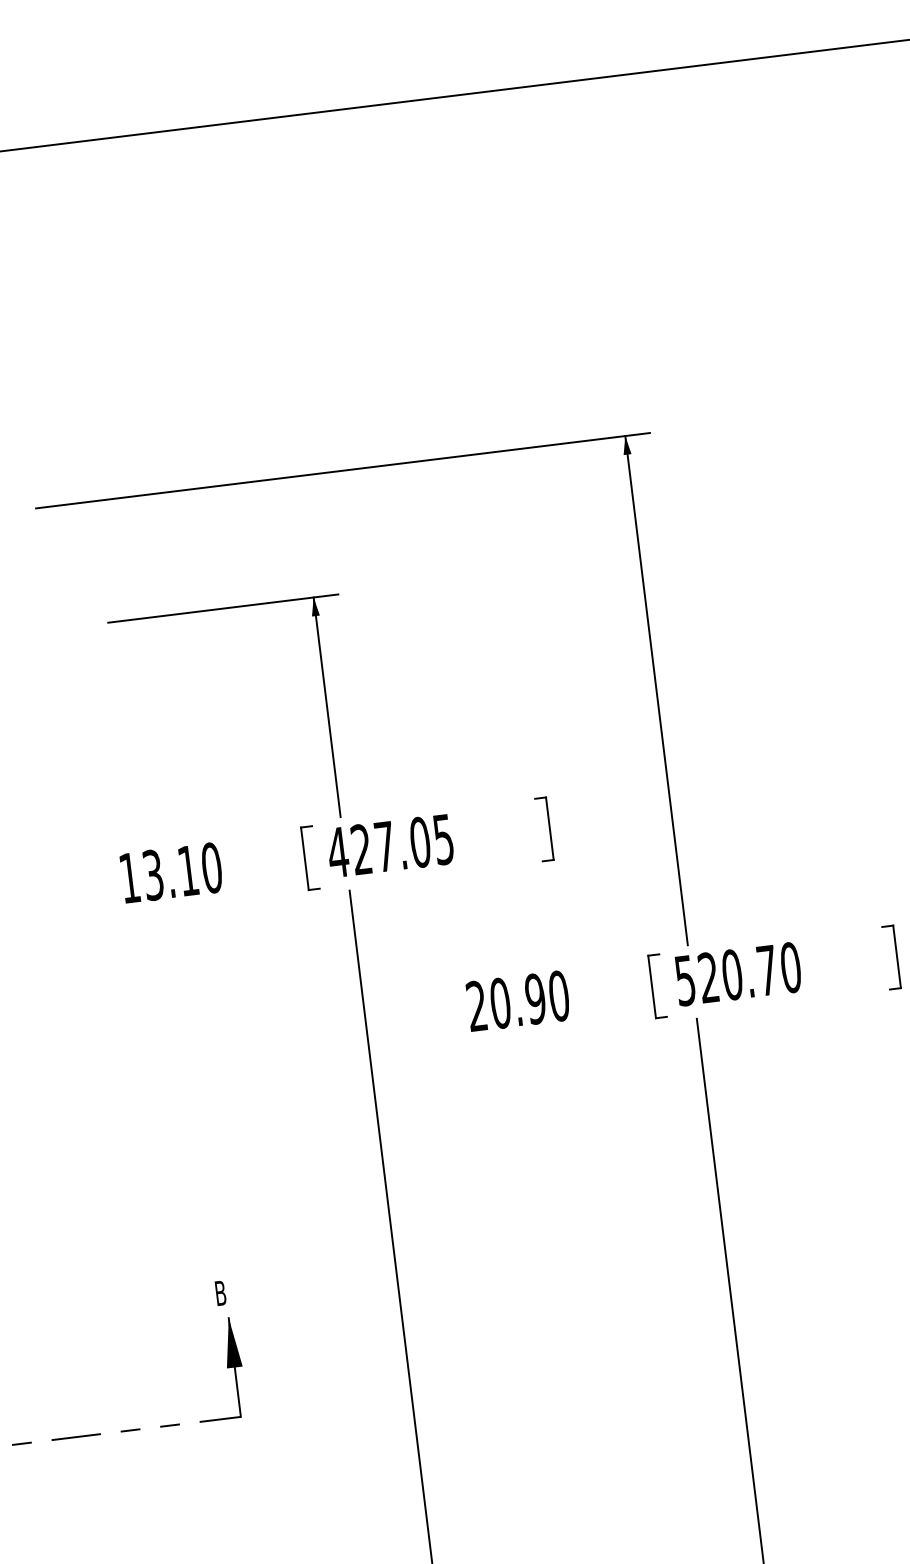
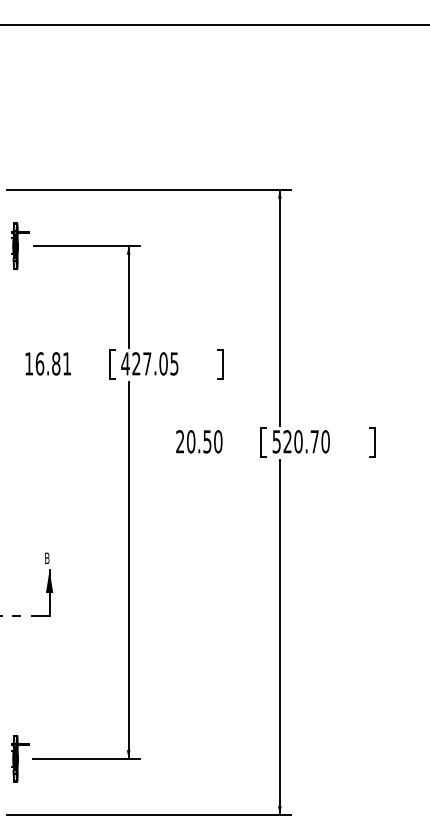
part: (79, 624) -> (20, 245), added
text: (182, 870) -> (53, 363), 13.10 -> 16.81
text: (535, 998) -> (207, 441), 20.90 -> 20.50

